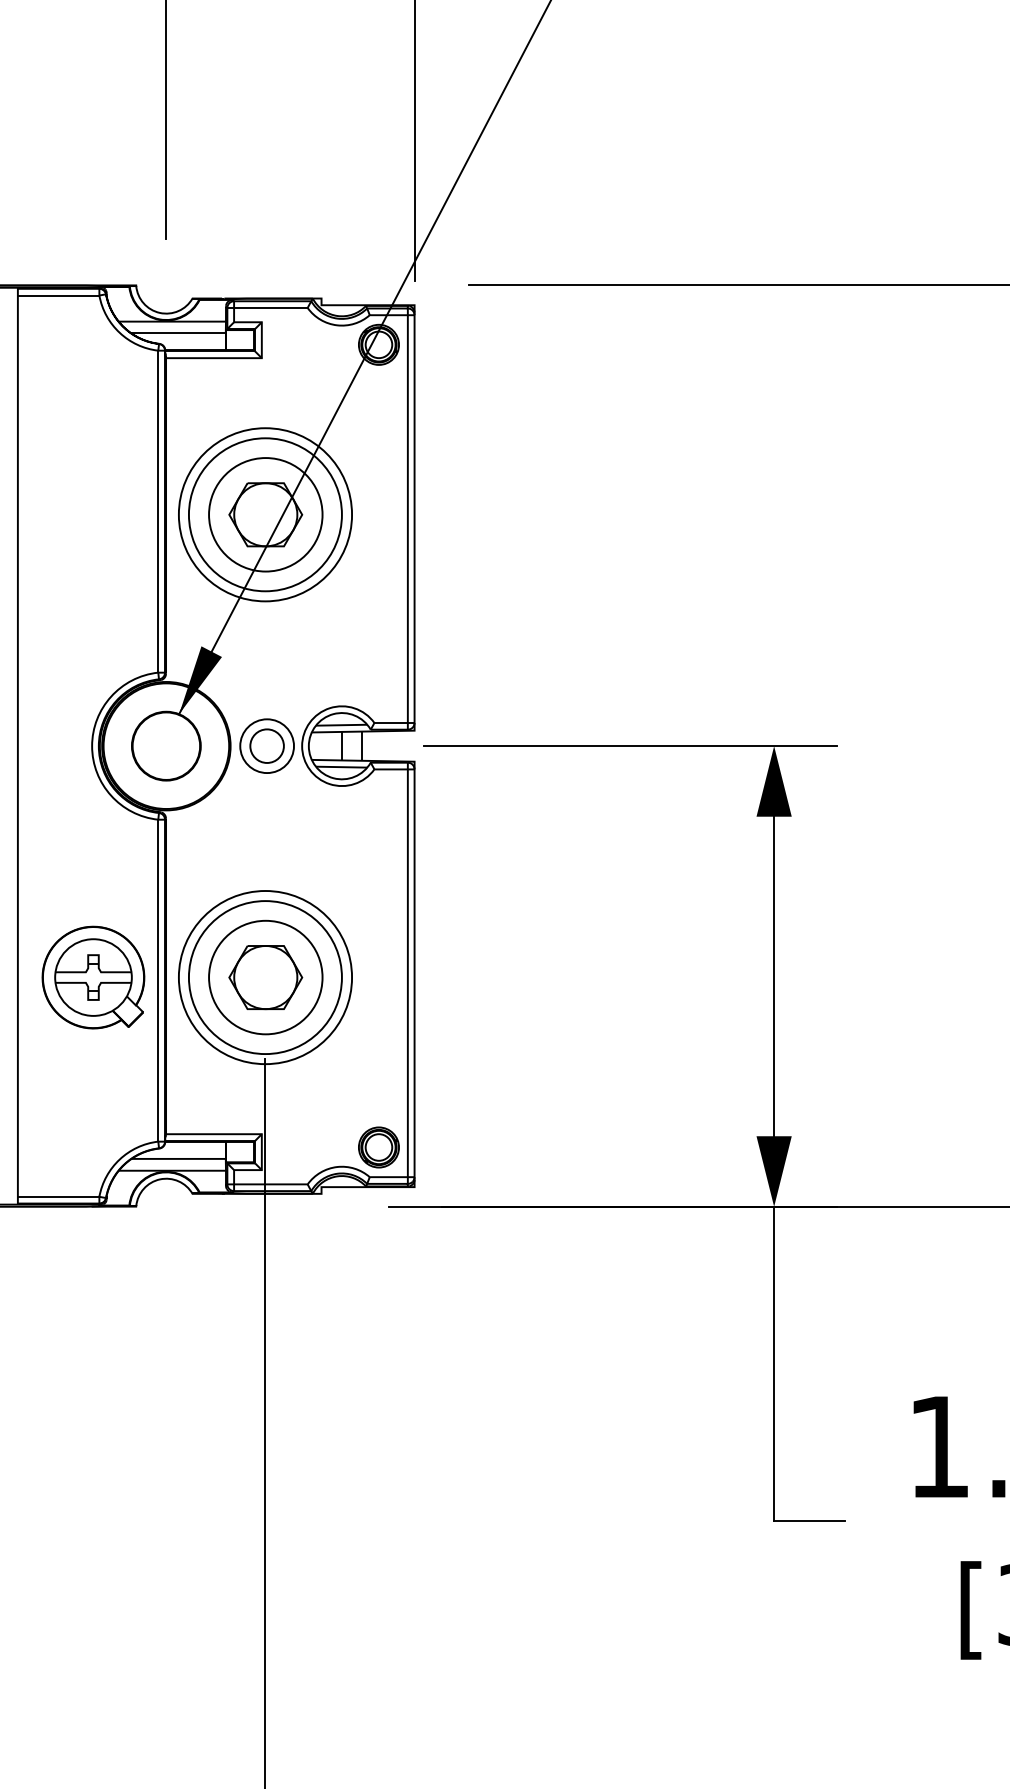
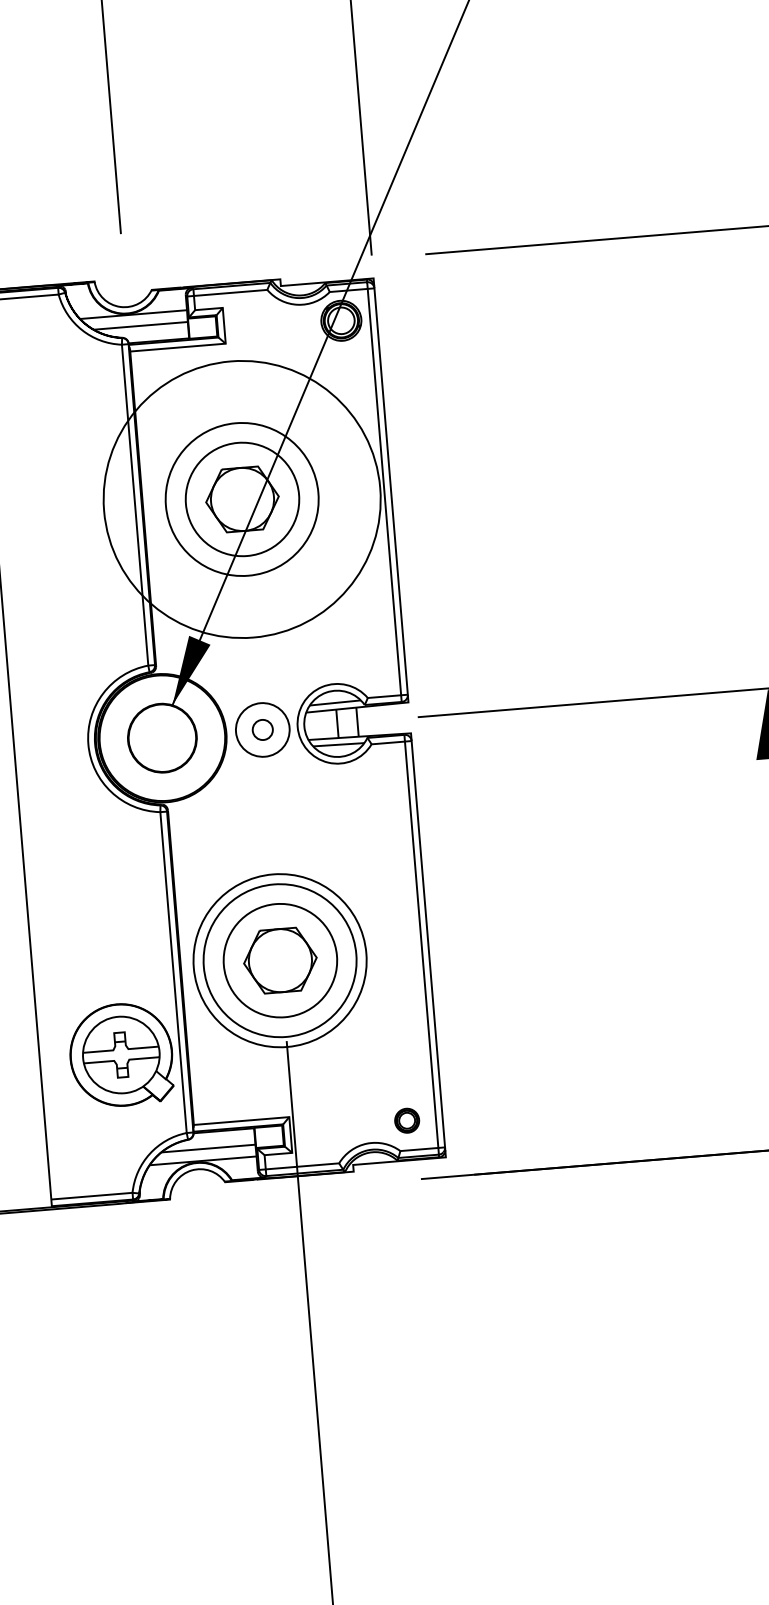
circle: (265, 514) -> (242, 499), size x1.6
circle: (266, 745) -> (262, 729), size x0.6
part: (93, 977) -> (121, 1054), moved
part: (378, 1147) -> (406, 1120), size x0.6

